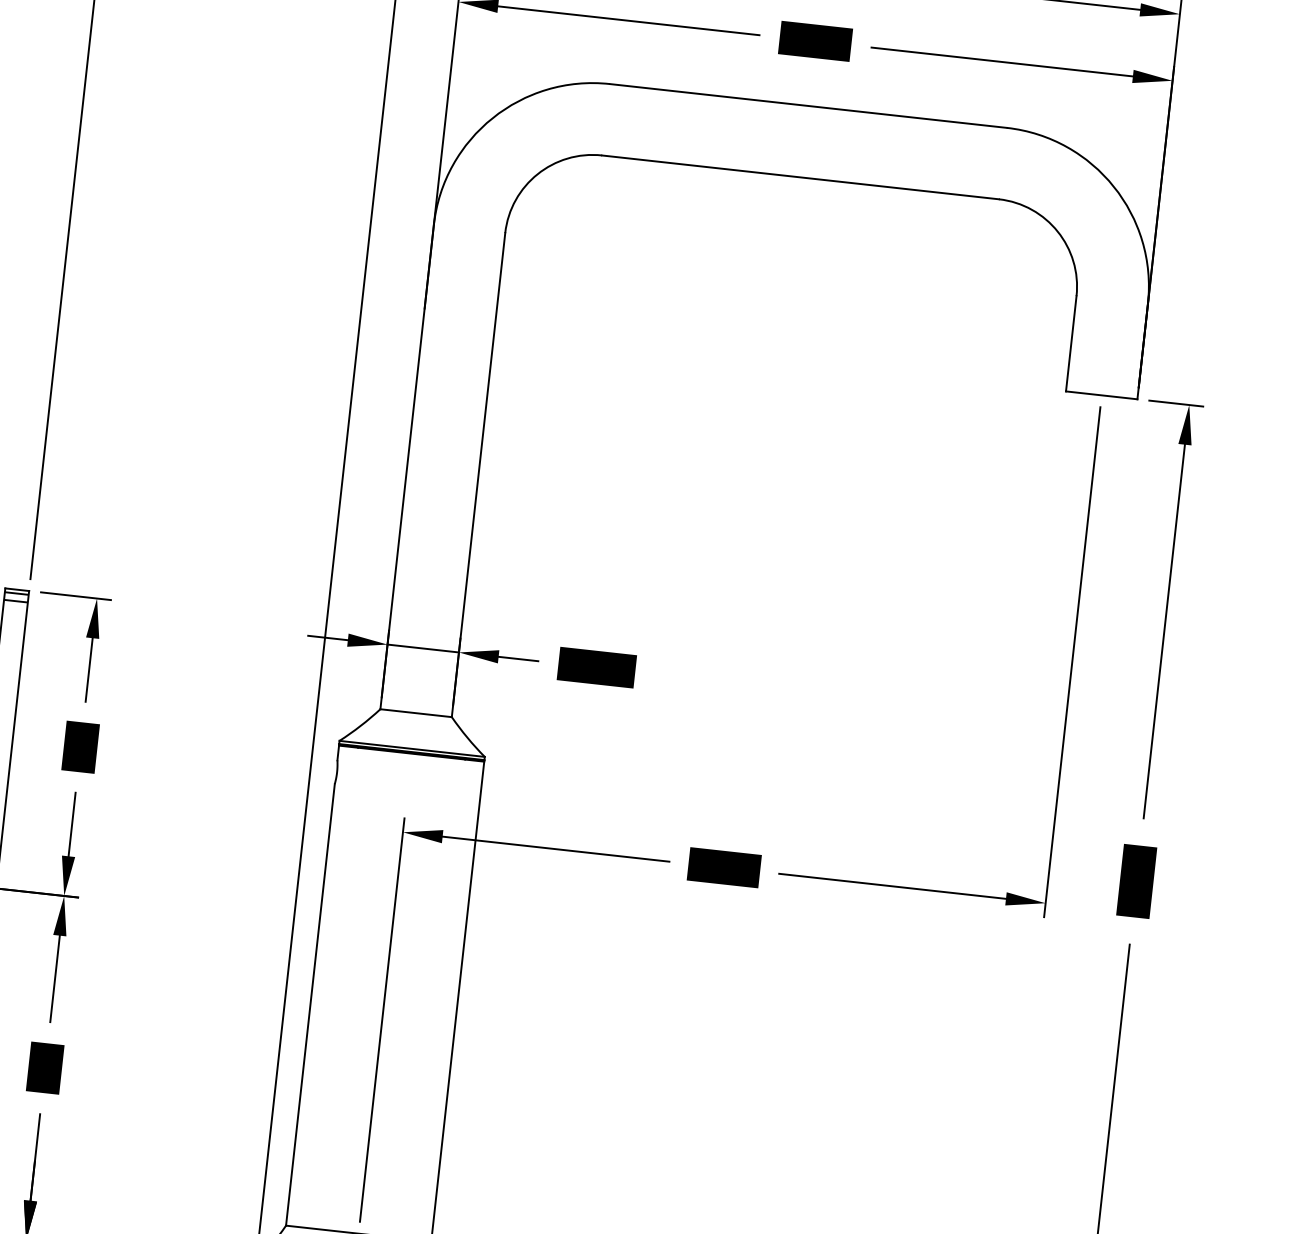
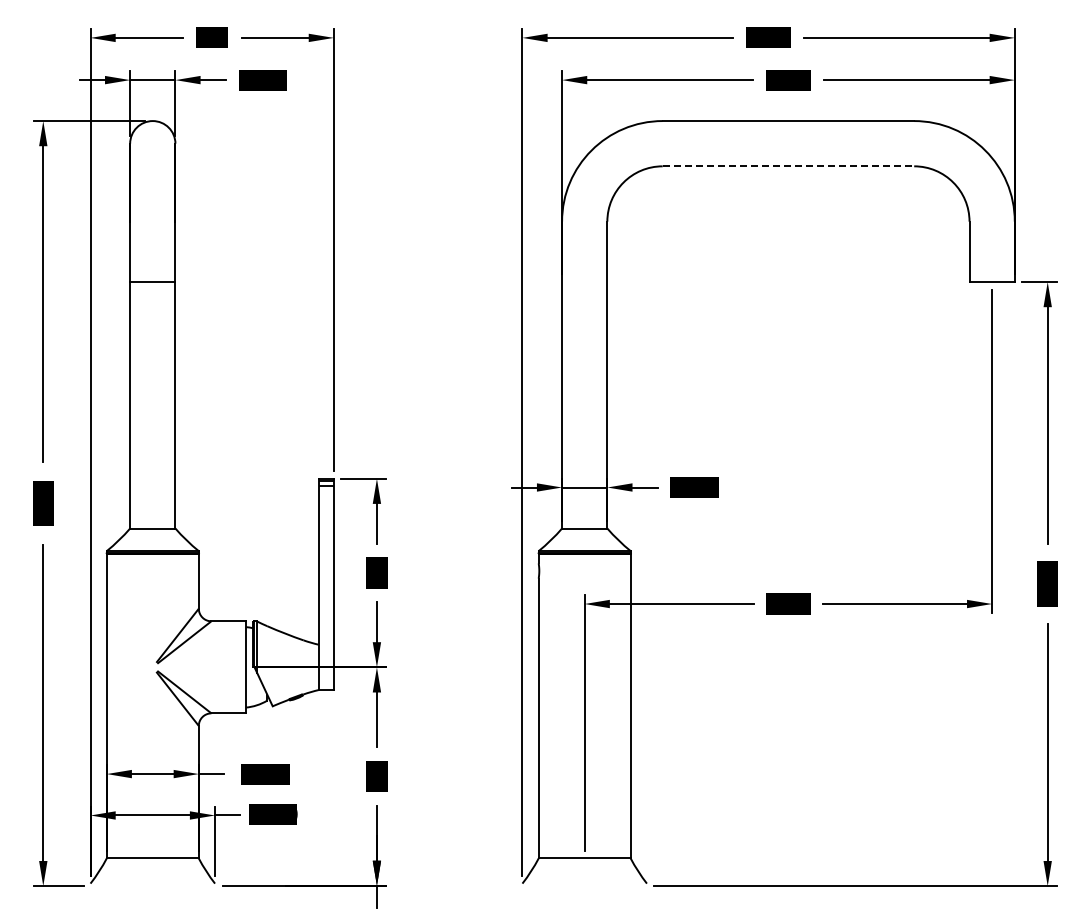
line: (800, 177) -> (788, 166), solid -> dashed

